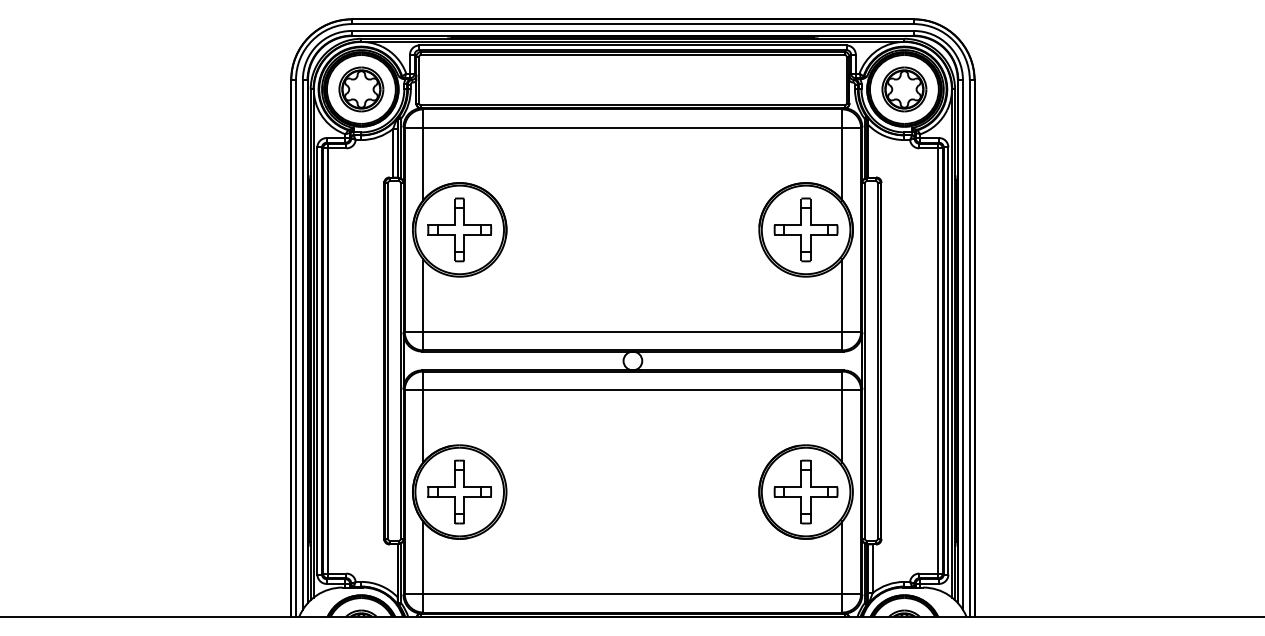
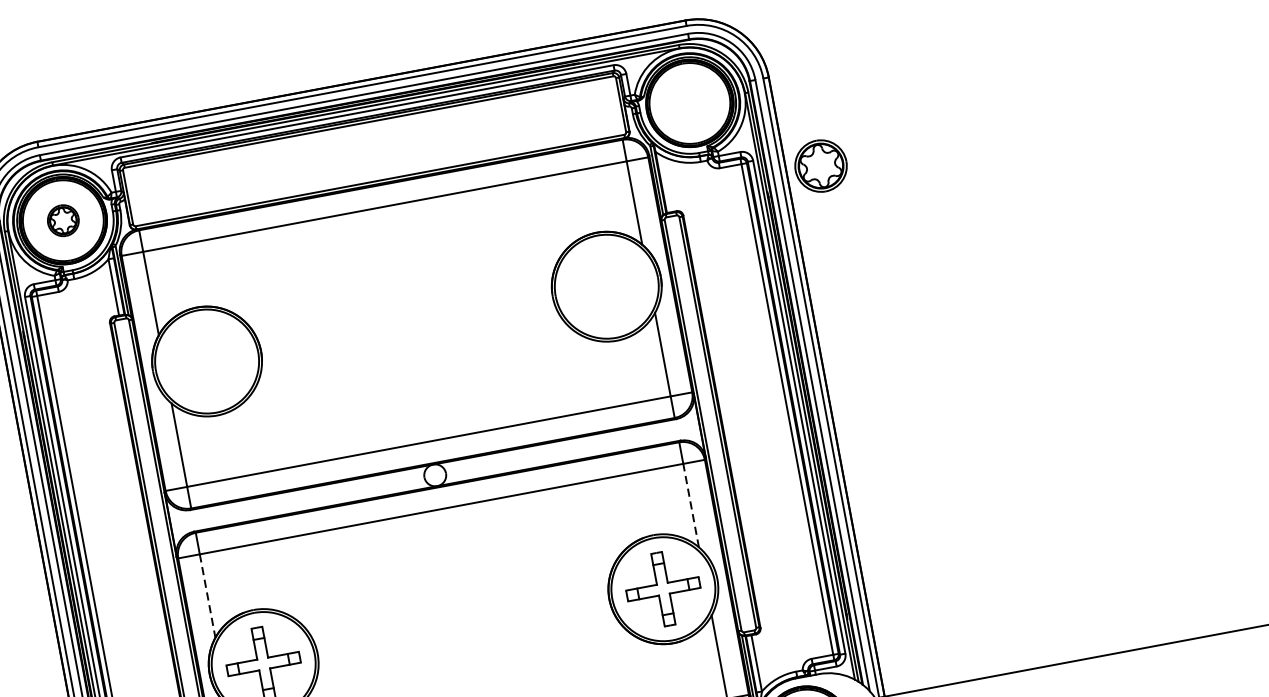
part: (361, 89) -> (63, 220), size x0.6
part: (904, 89) -> (821, 166), moved
part: (459, 229) -> (206, 361), removed
part: (805, 229) -> (606, 286), removed
line: (842, 425) -> (691, 504), solid -> dashed
line: (423, 426) -> (207, 596), solid -> dashed

